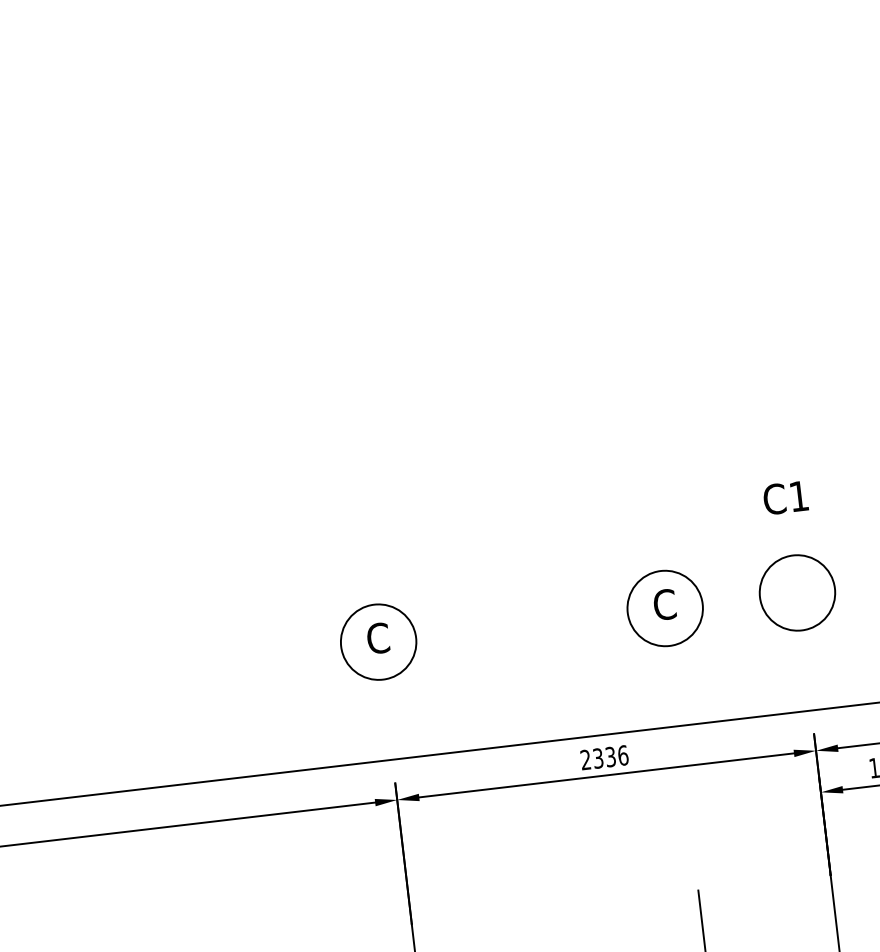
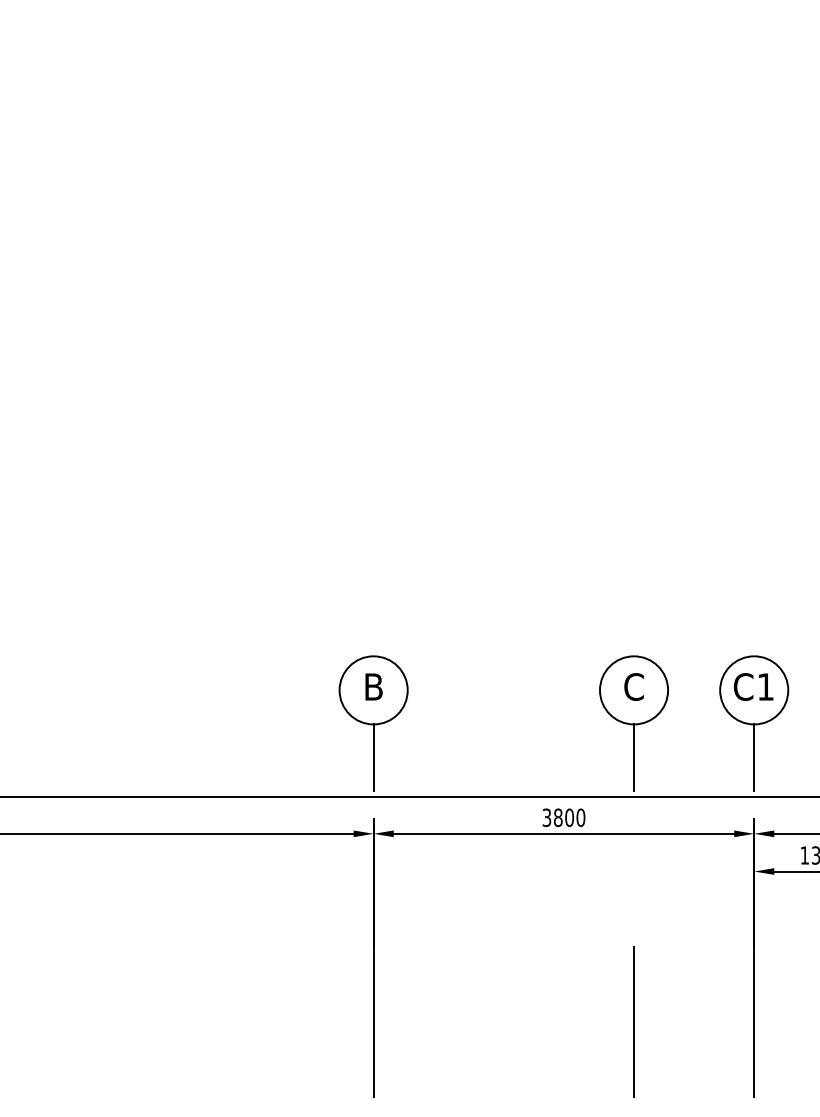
text: (785, 497) -> (753, 686), moved
text: (377, 637) -> (373, 686), C -> B
line: (806, 666) -> (754, 757), added
line: (674, 682) -> (634, 757), added
line: (387, 716) -> (373, 757), added
text: (604, 757) -> (563, 817), 2336 -> 3800

